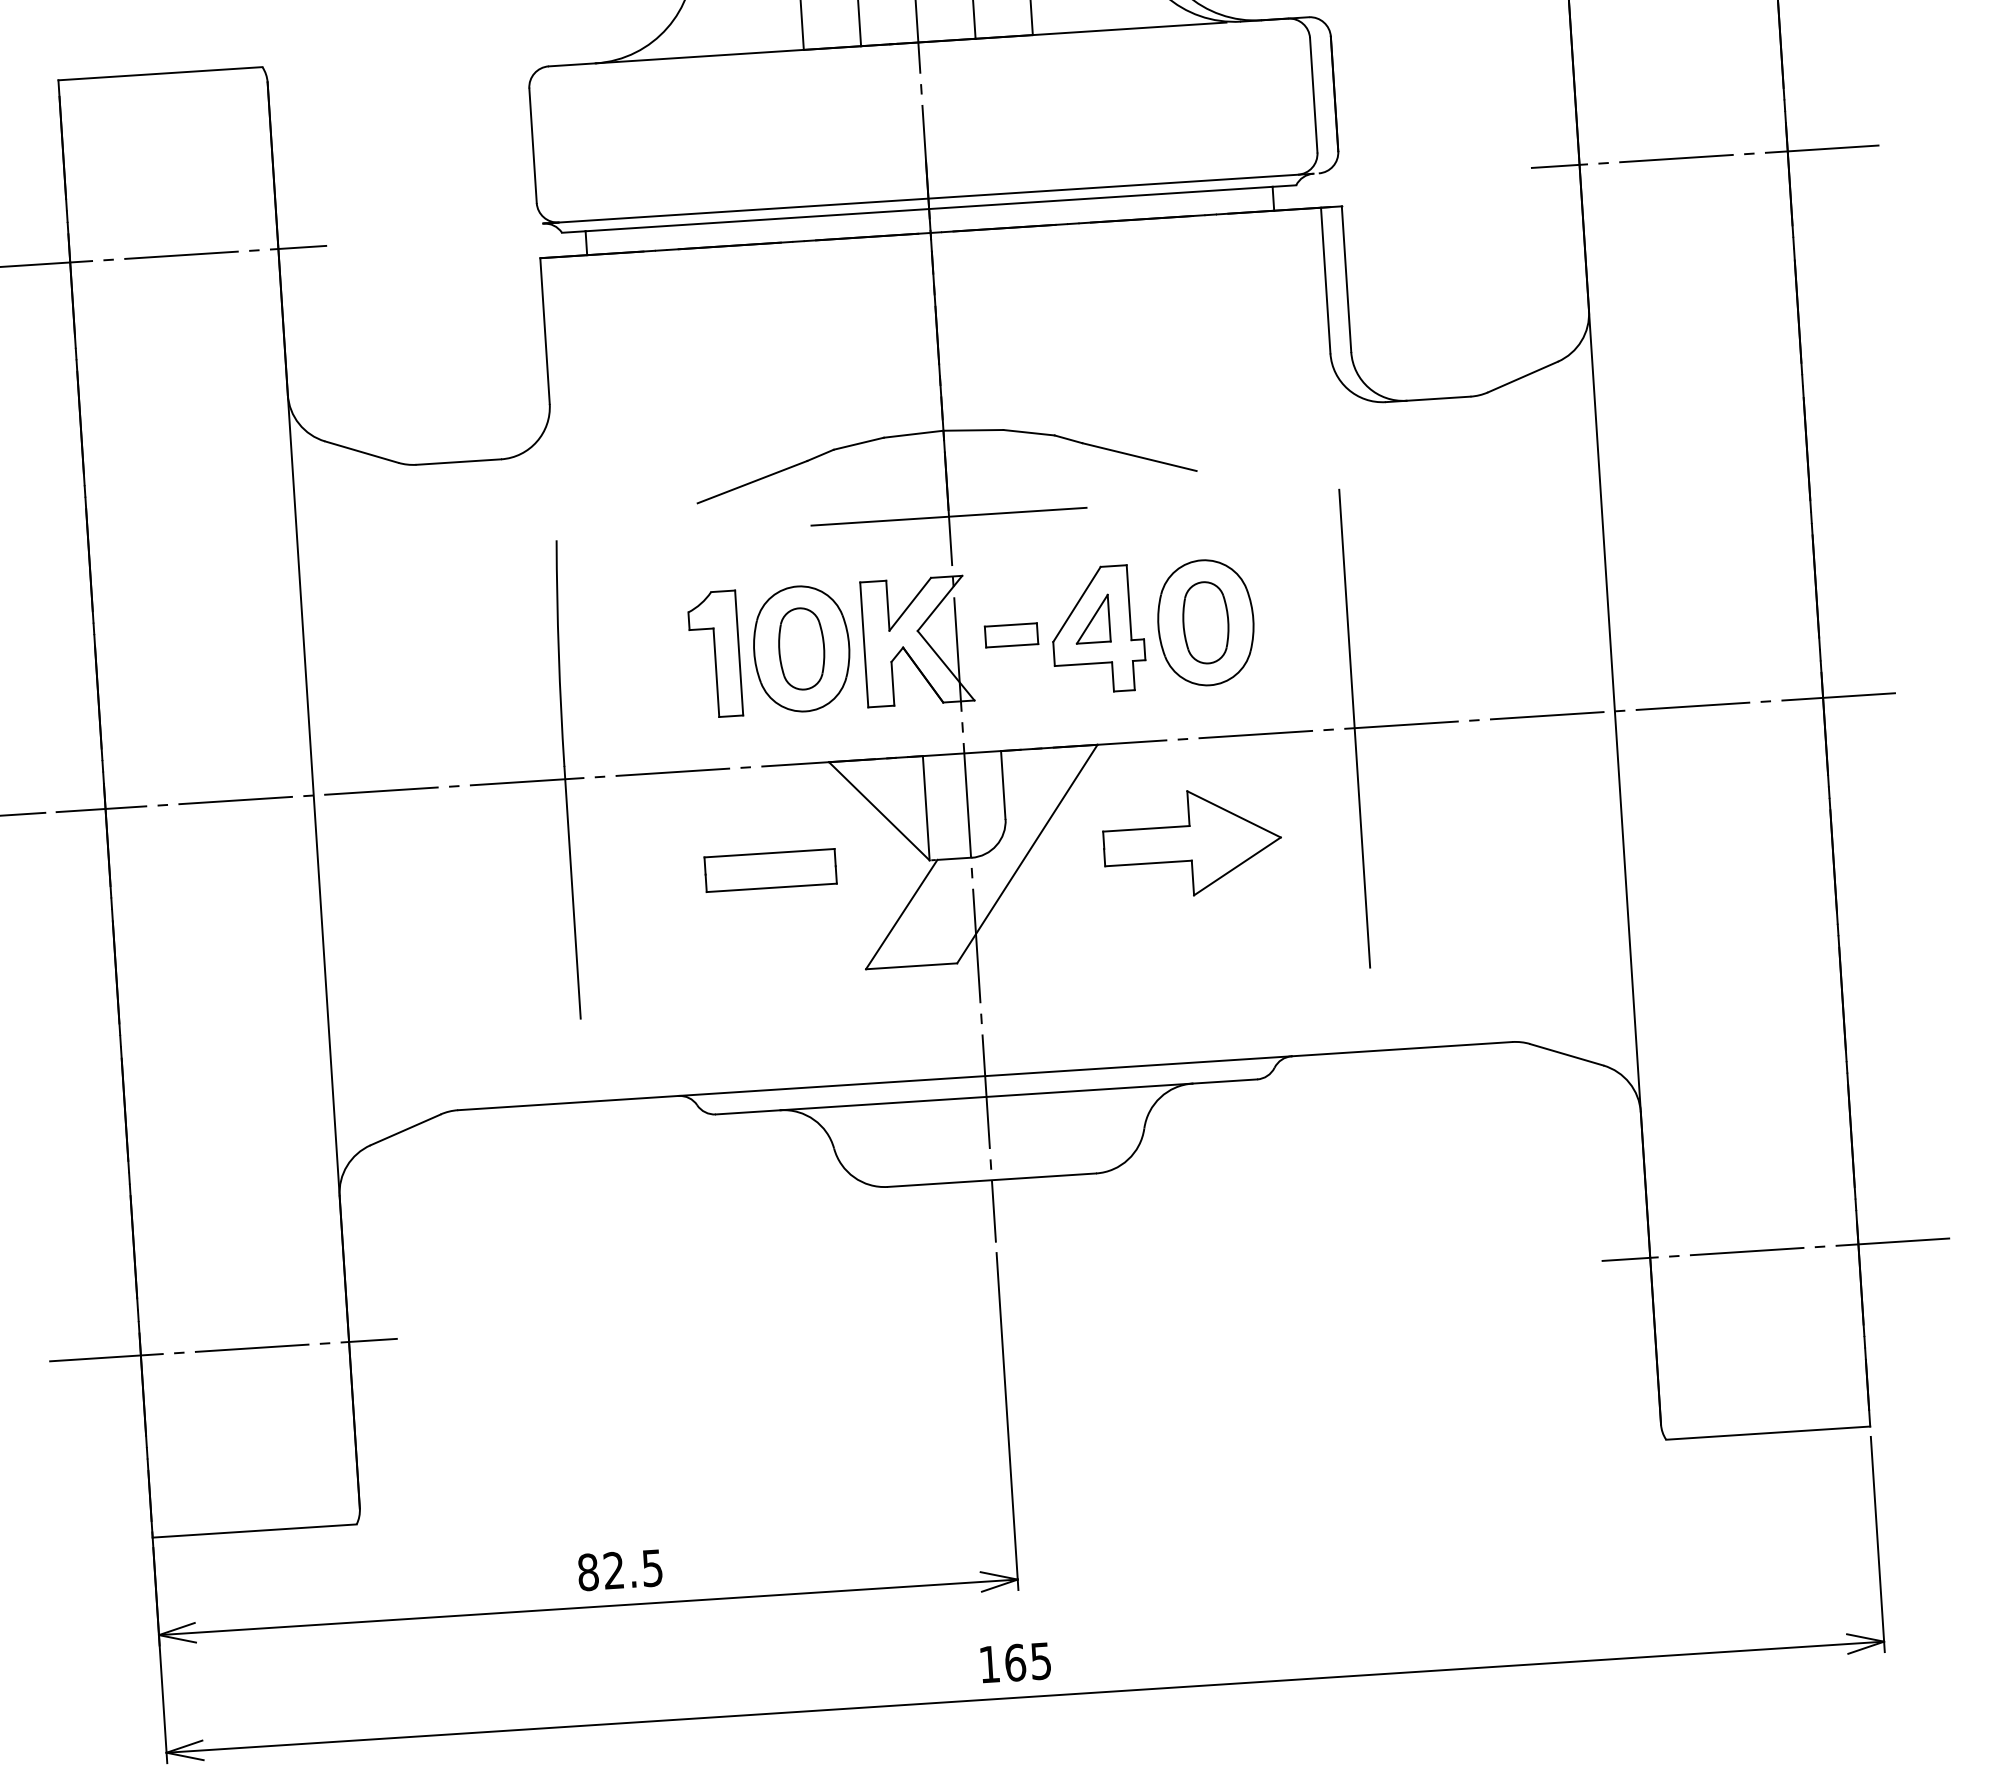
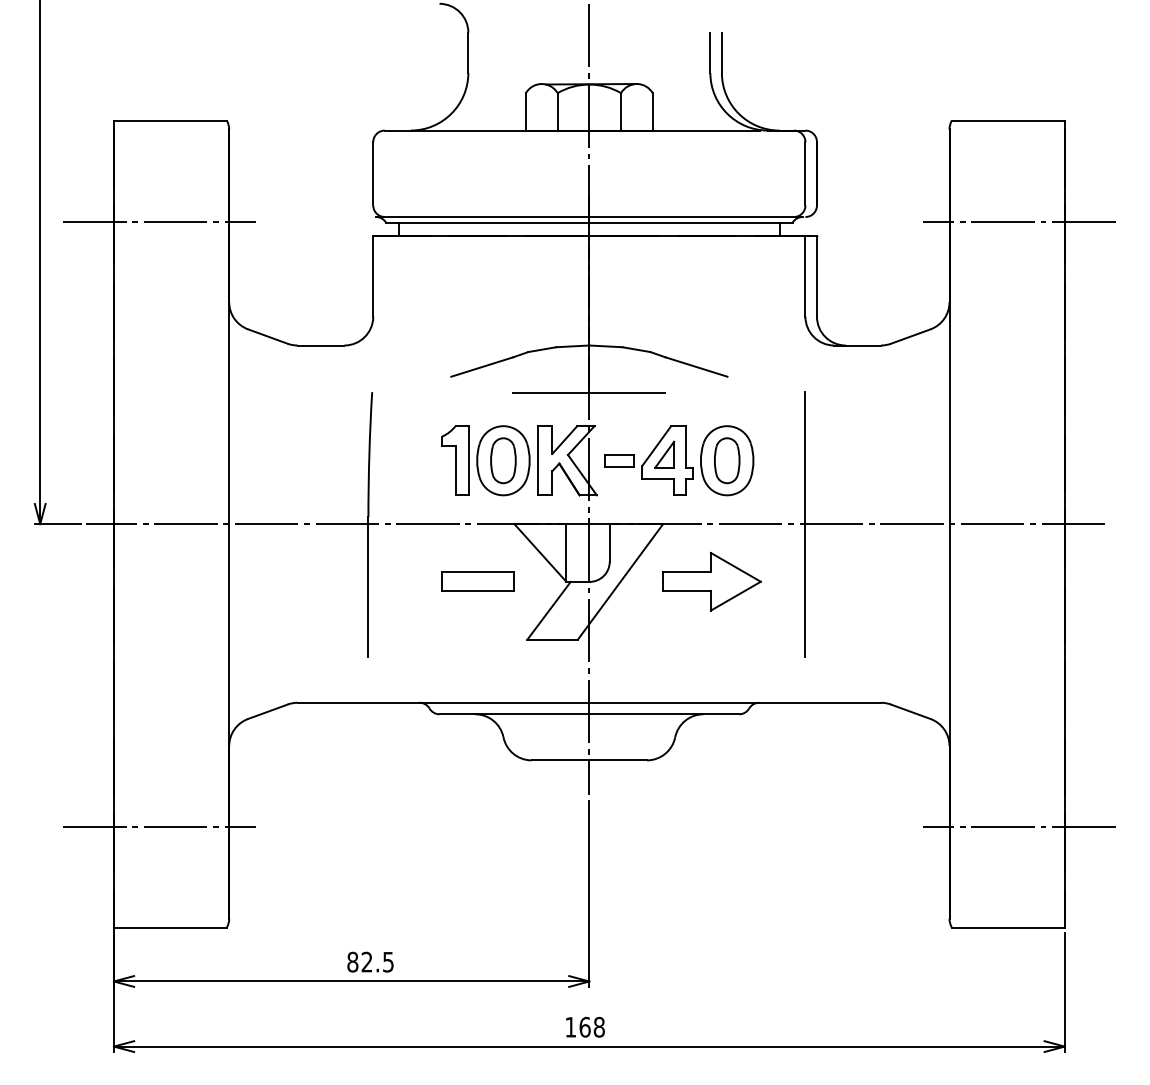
text: (1039, 1659) -> (598, 1026), 165 -> 168

